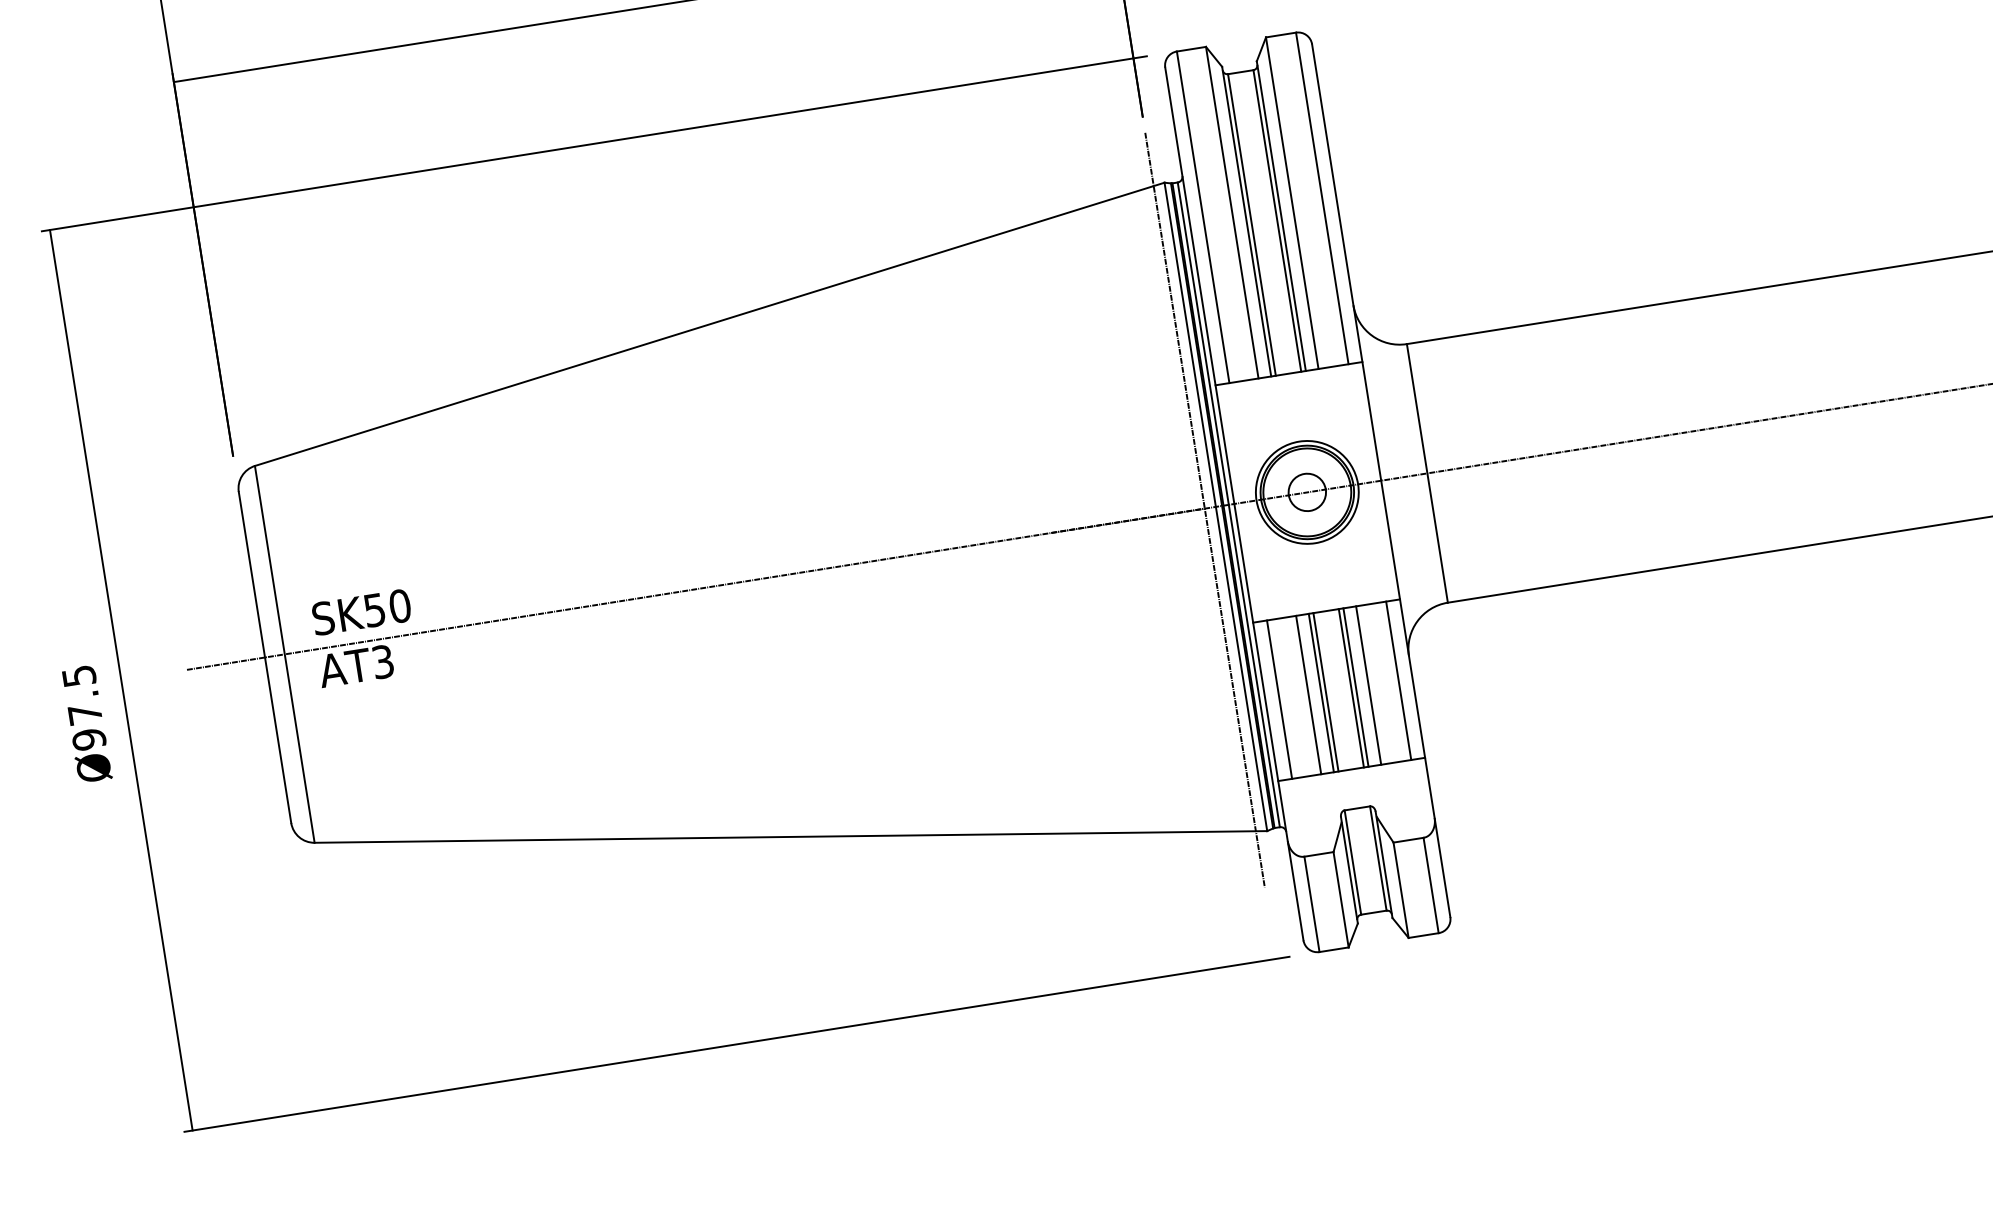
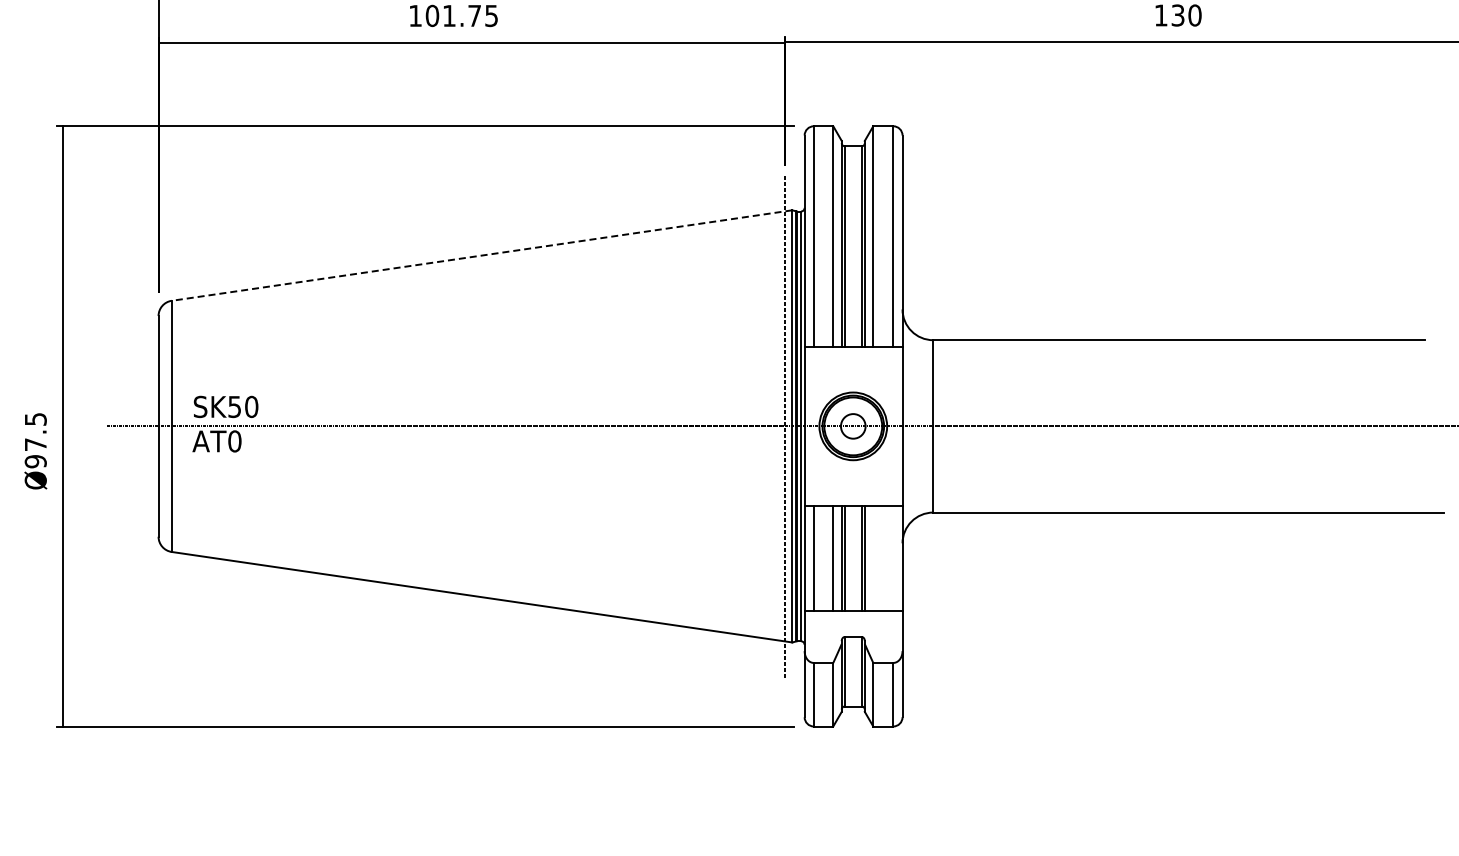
line: (710, 324) -> (482, 255), solid -> dashed
text: (382, 662) -> (234, 441), AT3 -> AT0
line: (1399, 681) -> (893, 558), removed
line: (1369, 685) -> (873, 558), removed

